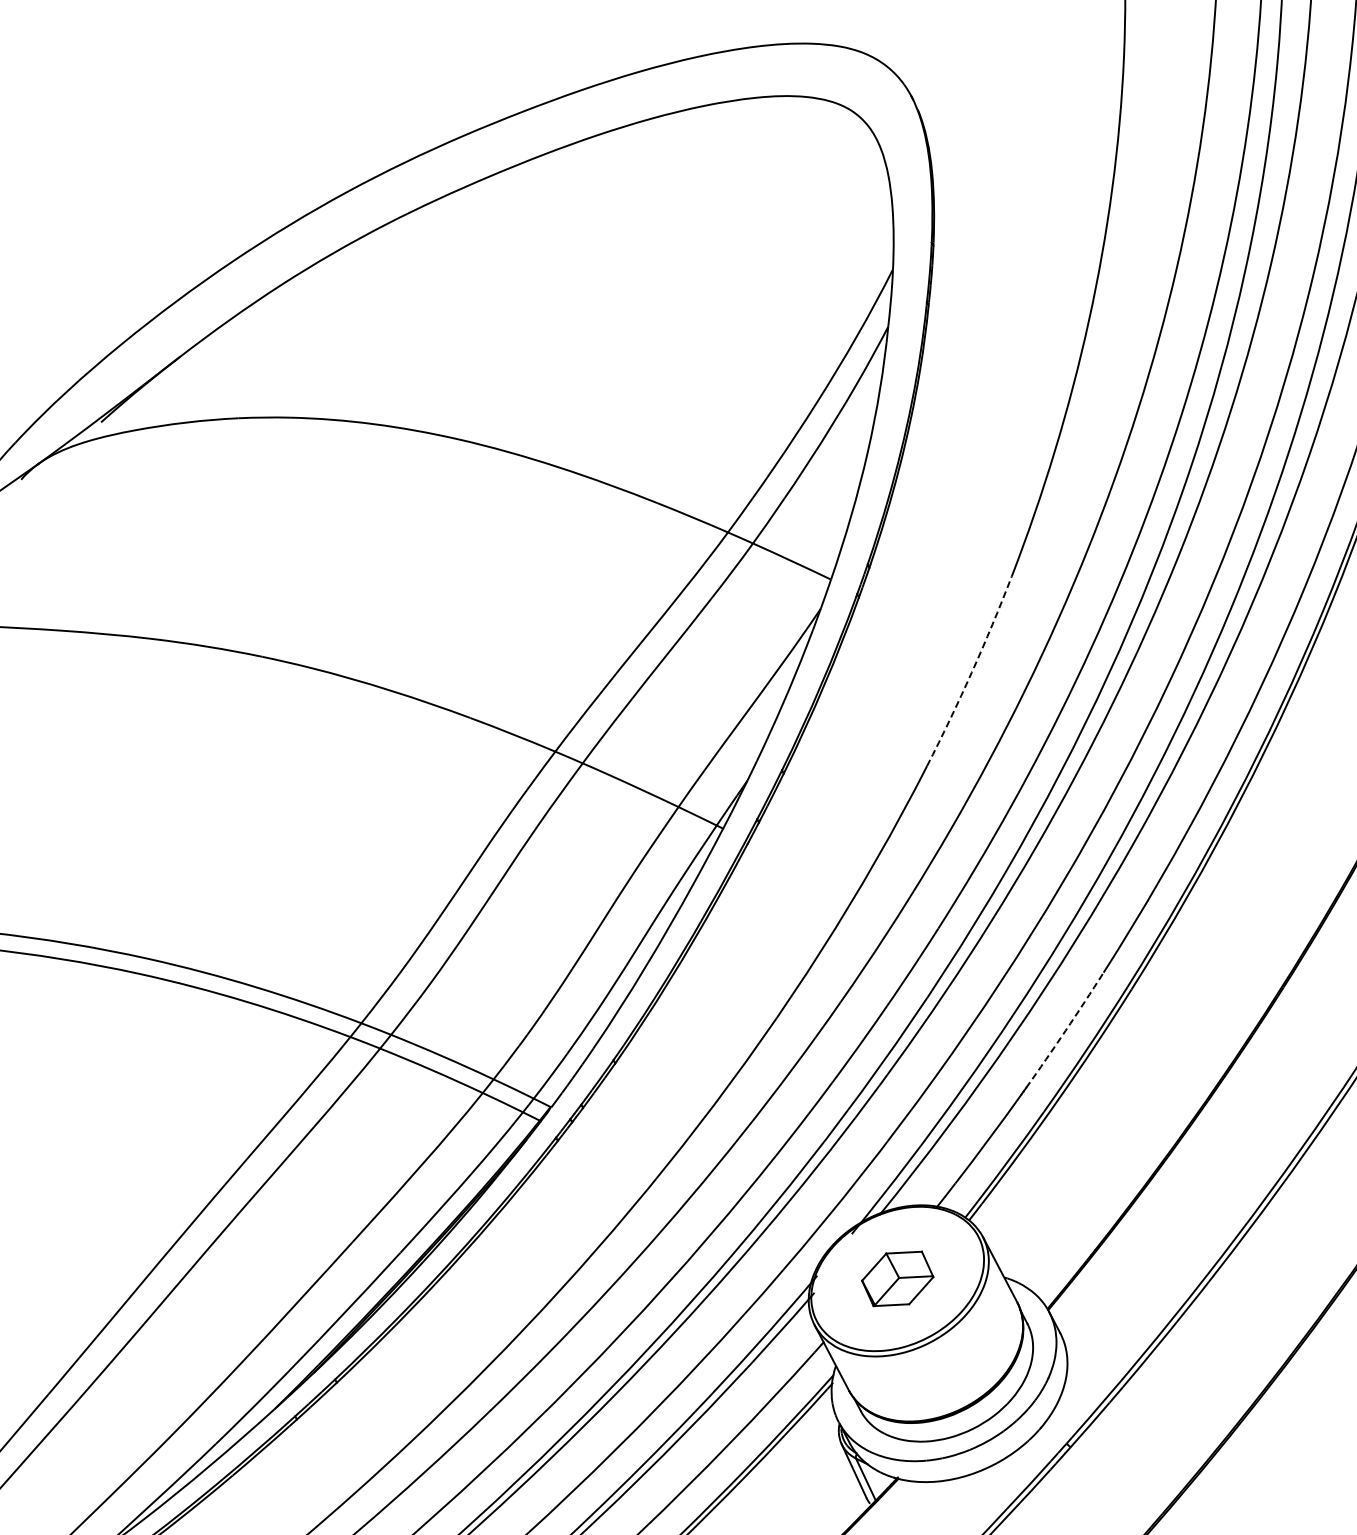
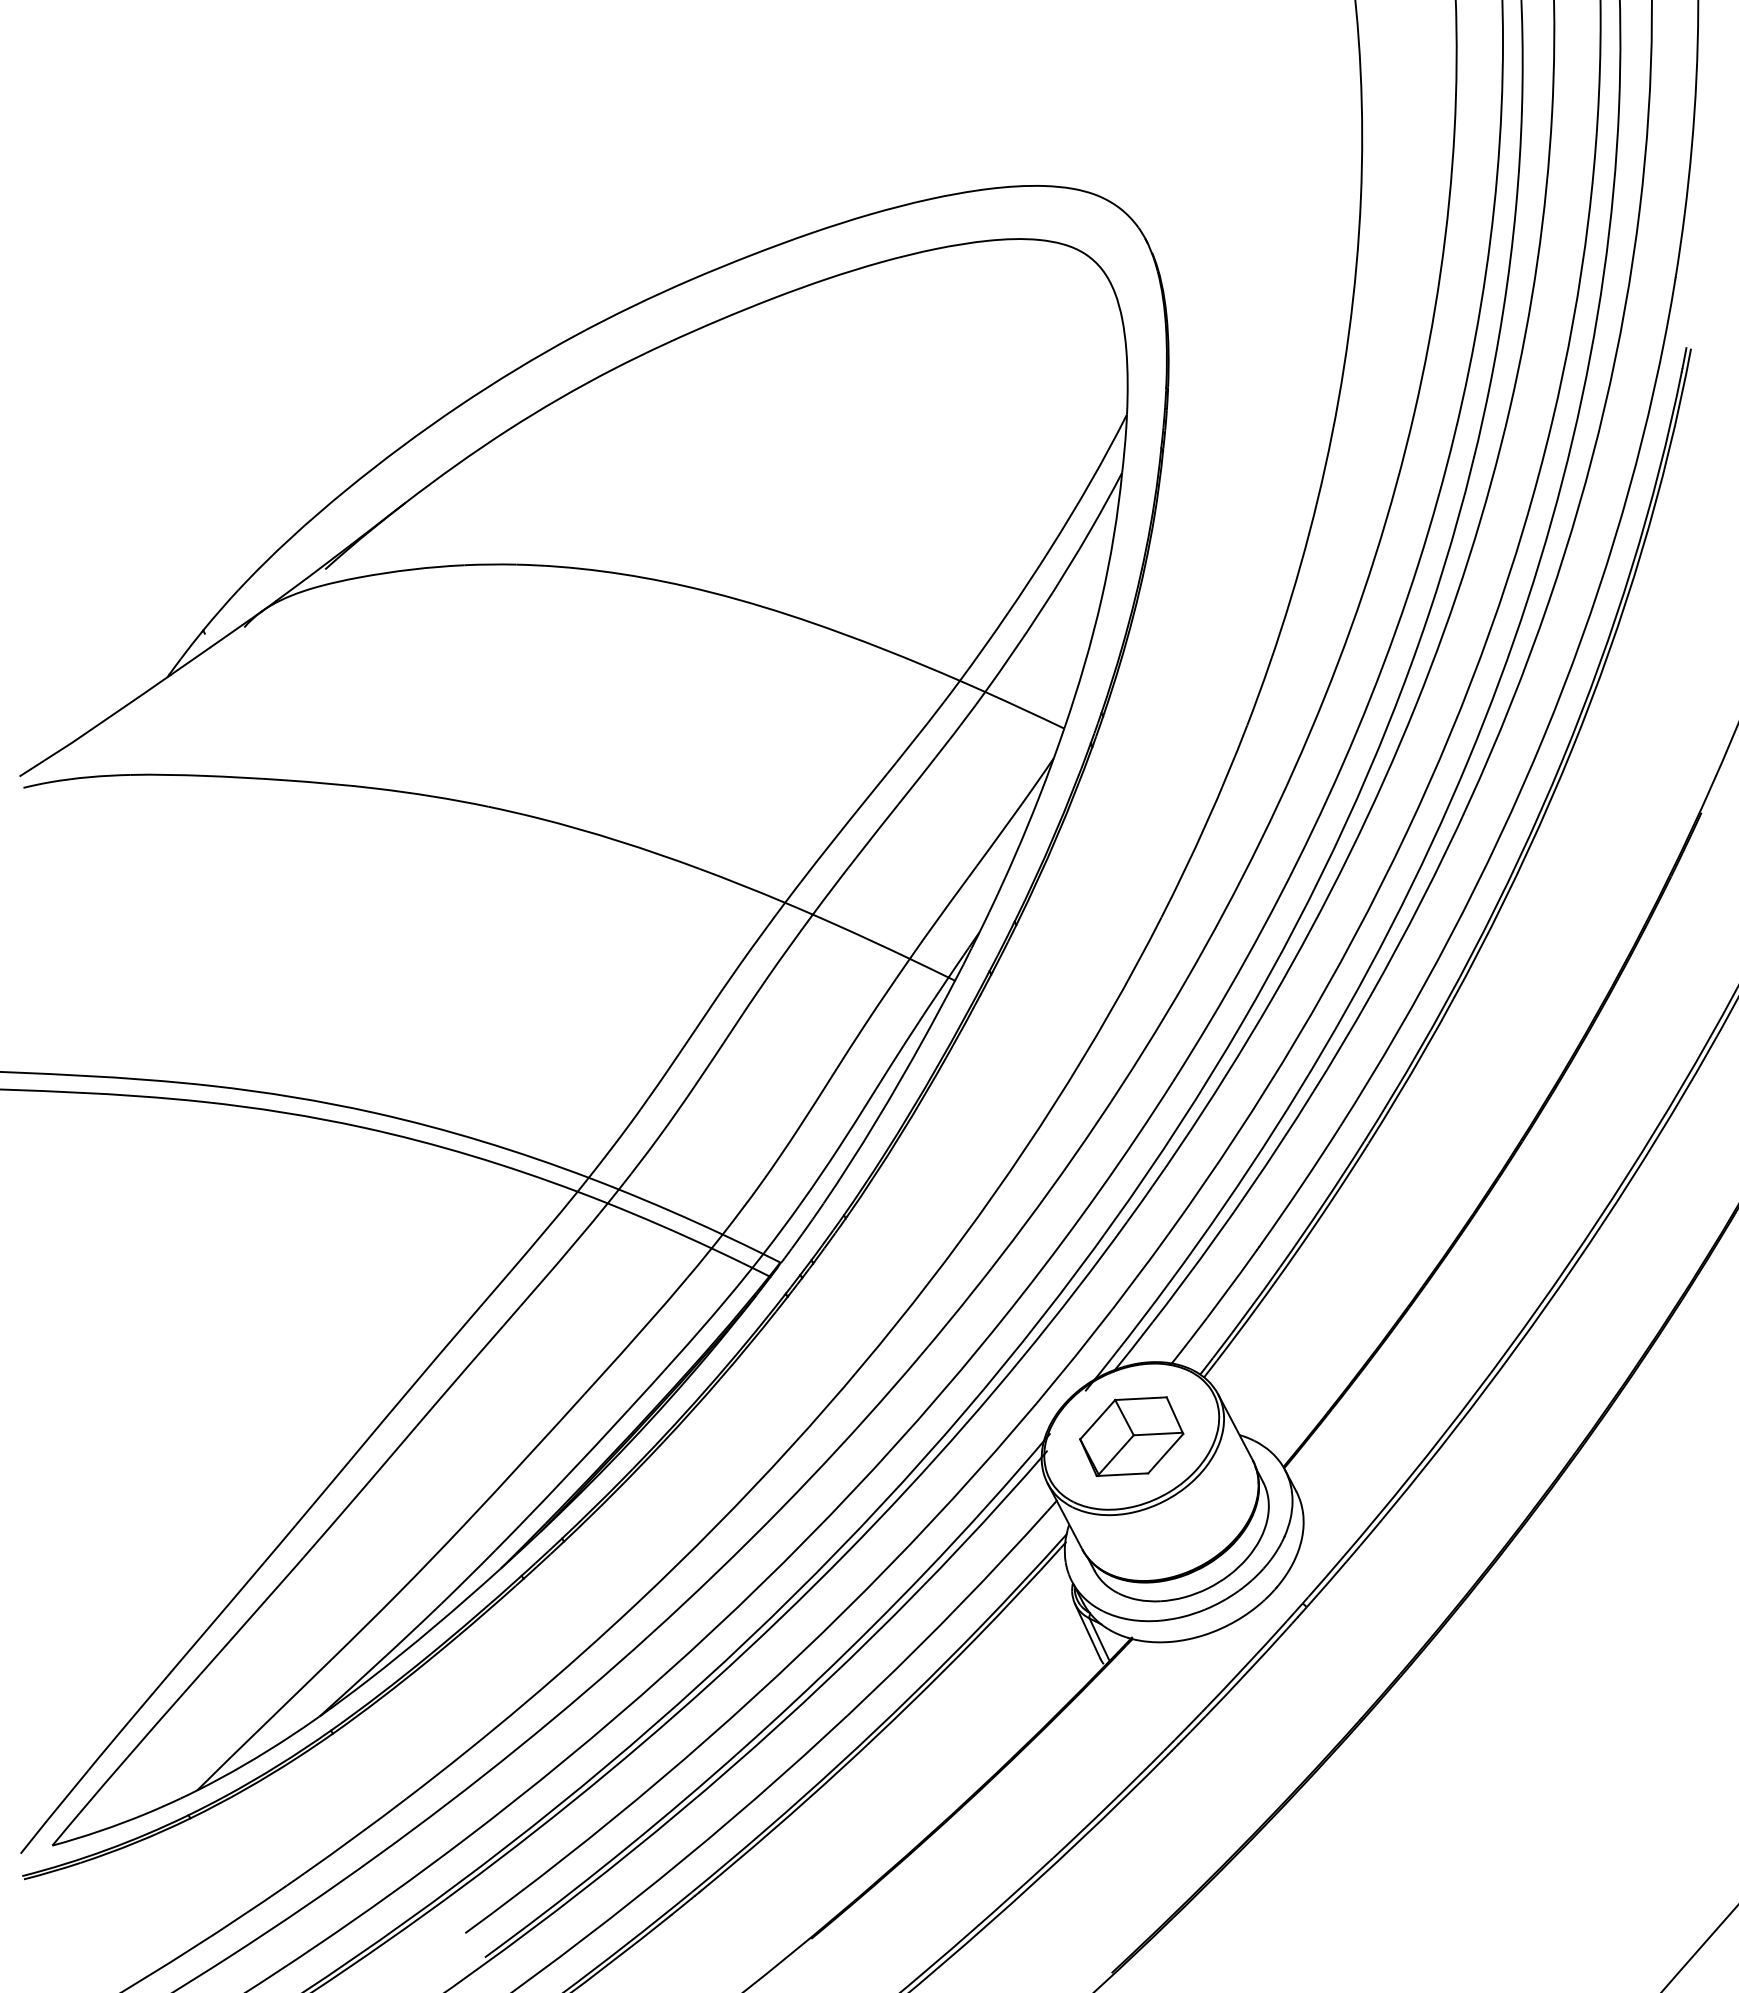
arc: (971, 672) -> (1206, 822), dashed -> solid
arc: (1065, 1030) -> (1301, 1185), dashed -> solid
part: (897, 1278) -> (1131, 1436), size x1.43

